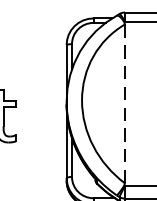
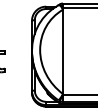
line: (124, 103) -> (62, 51), dashed -> solid

